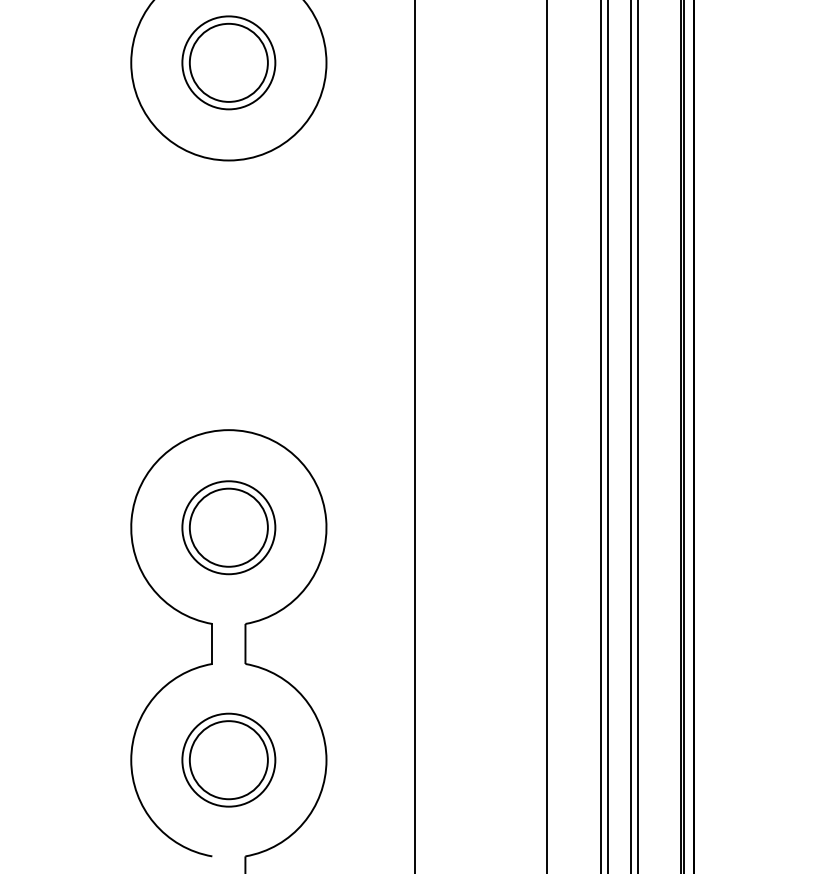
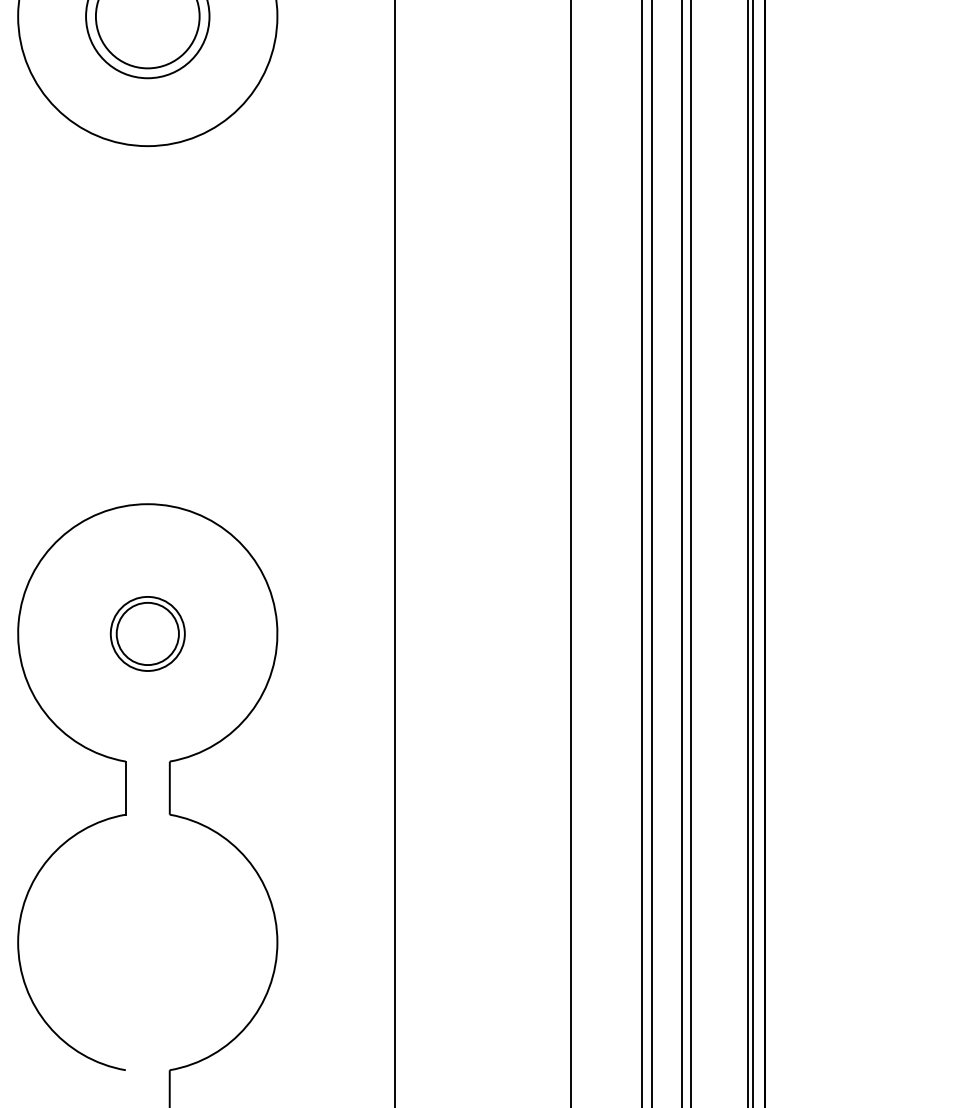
part: (228, 527) -> (147, 633), size x0.6
part: (228, 759) -> (147, 941), removed

